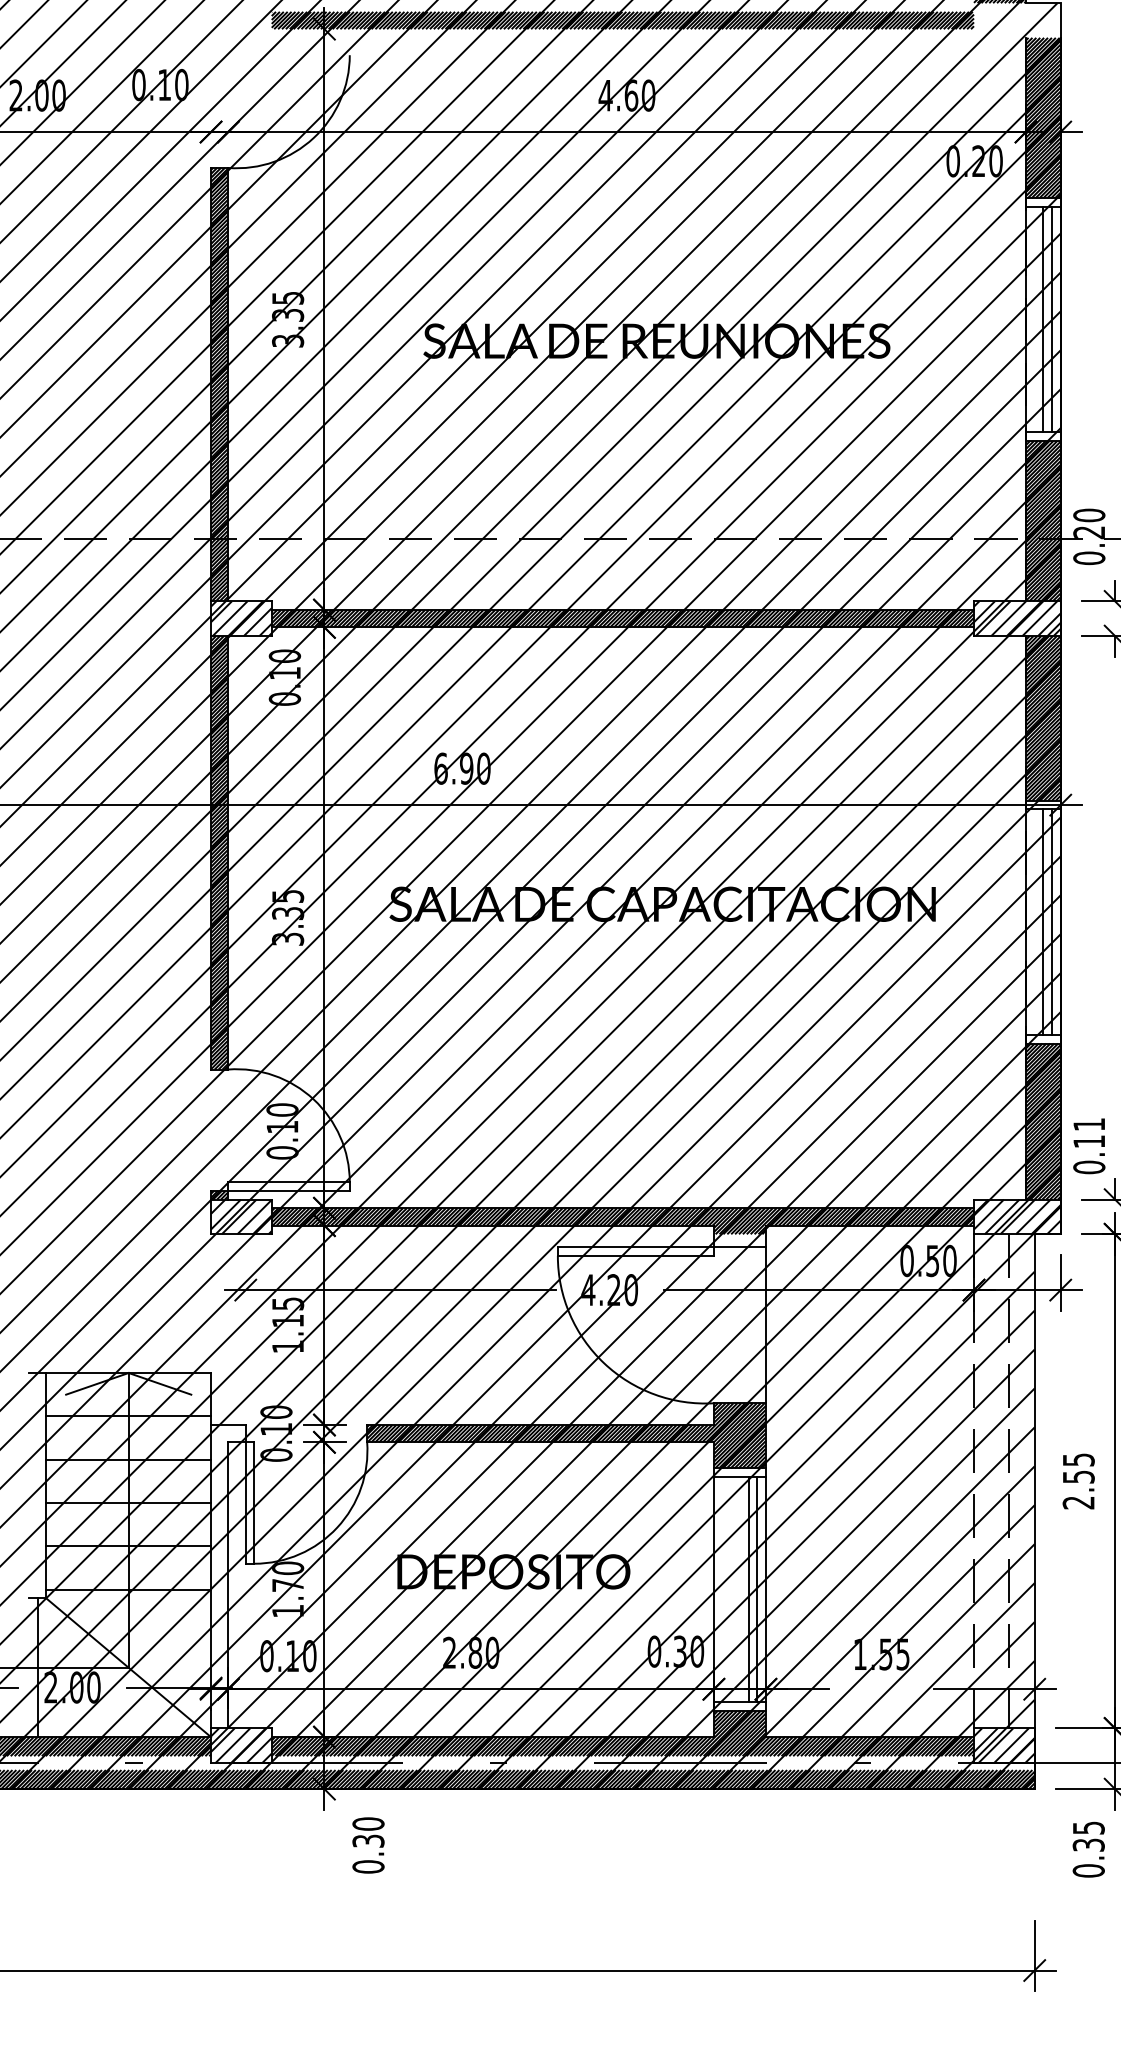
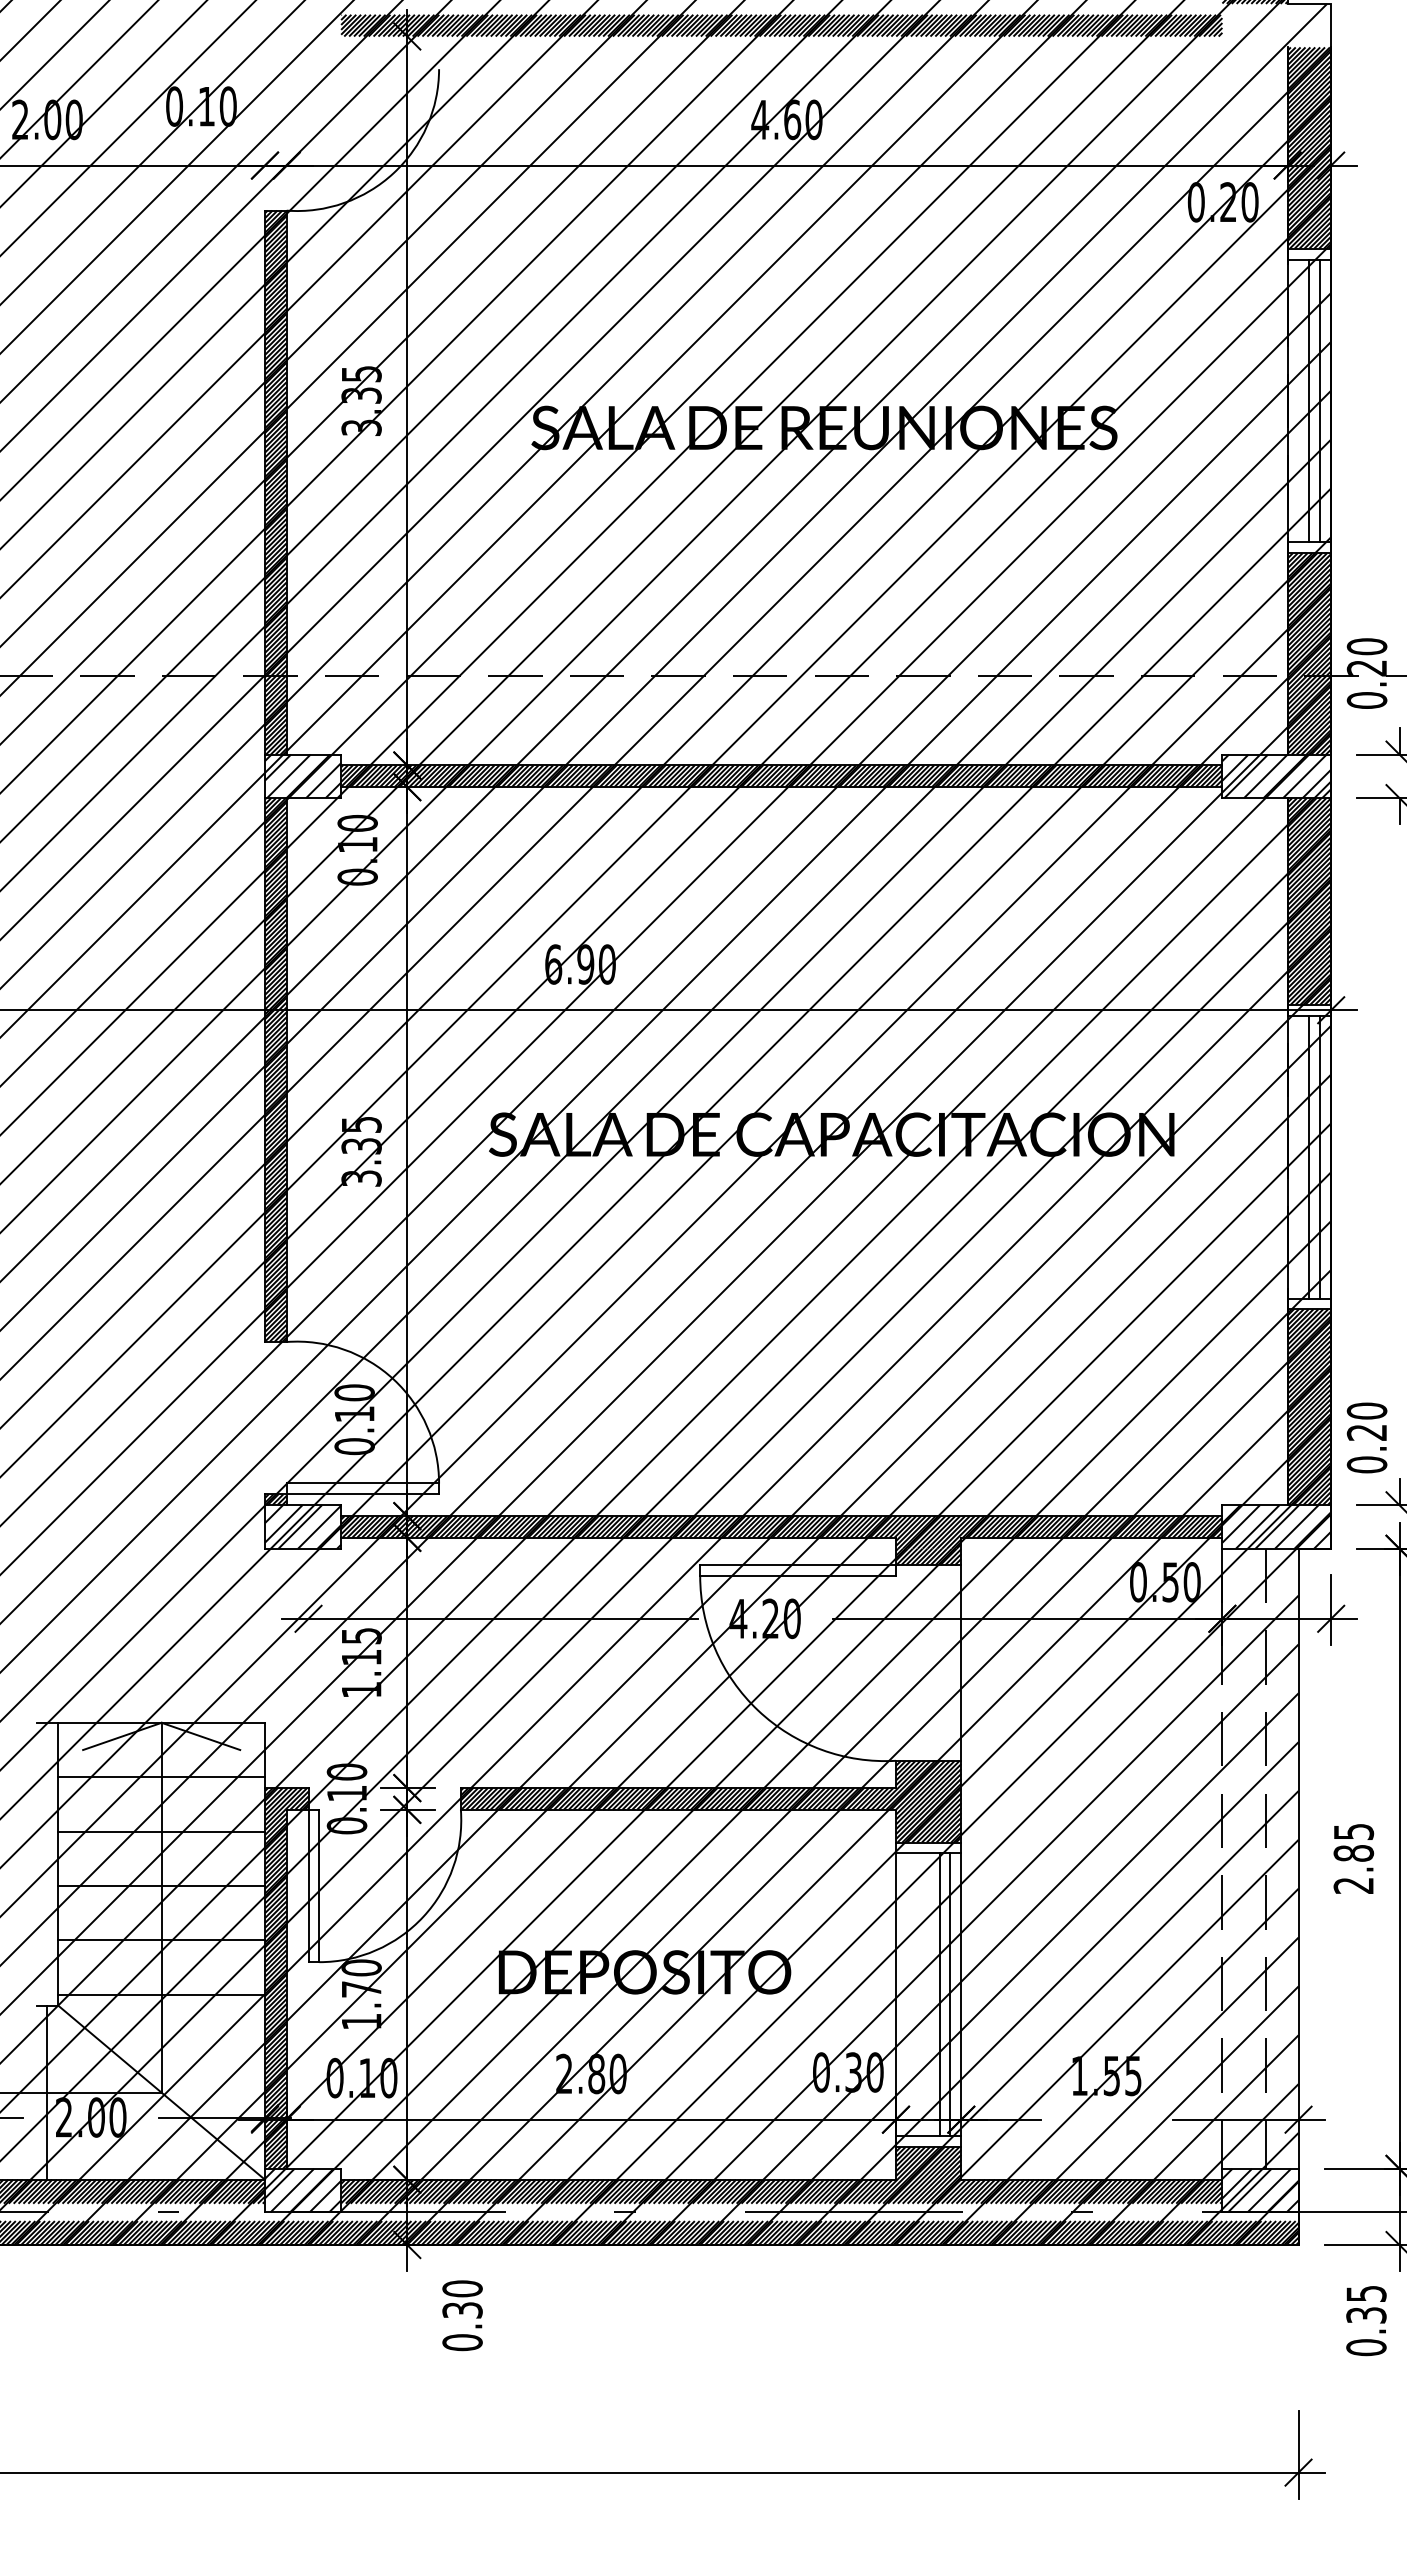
text: (1088, 1132) -> (1366, 1421), 0.11 -> 0.20
hatch: (739, 1240) -> (928, 1556), added
text: (1078, 1477) -> (1353, 1853), 2.55 -> 2.85
hatch: (228, 1576) -> (286, 1978), added

